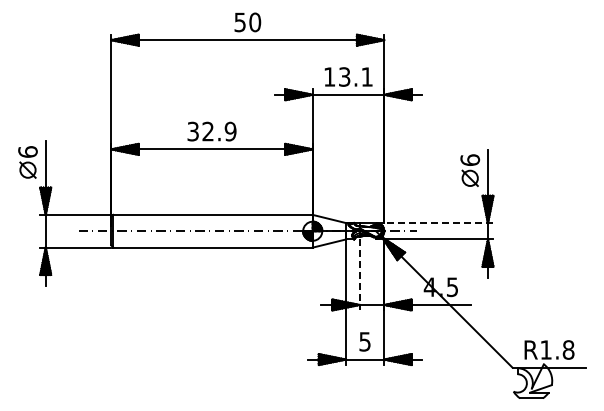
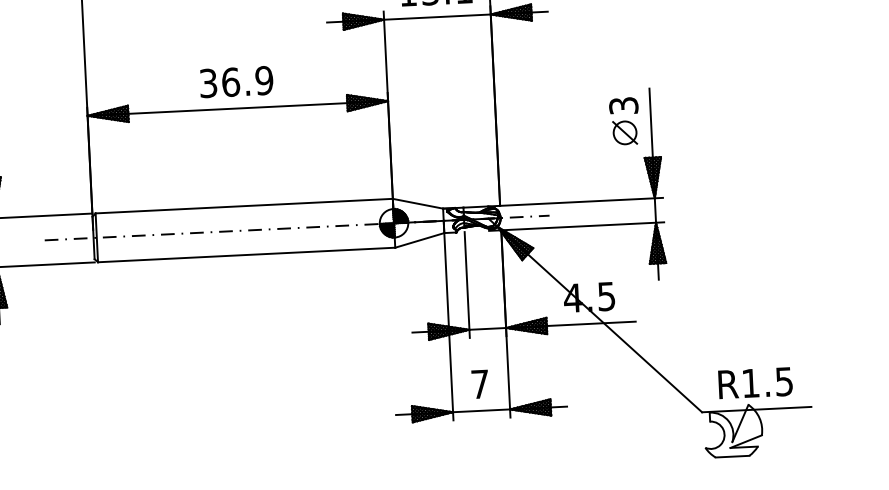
text: (208, 131) -> (231, 82), 32.9 -> 36.9
text: (470, 159) -> (624, 104), 6 -> 3
line: (434, 223) -> (575, 202), dashed -> solid
line: (359, 275) -> (467, 285), dashed -> solid
text: (364, 341) -> (479, 383), 5 -> 7
text: (568, 349) -> (784, 380), R1.8 -> R1.5

